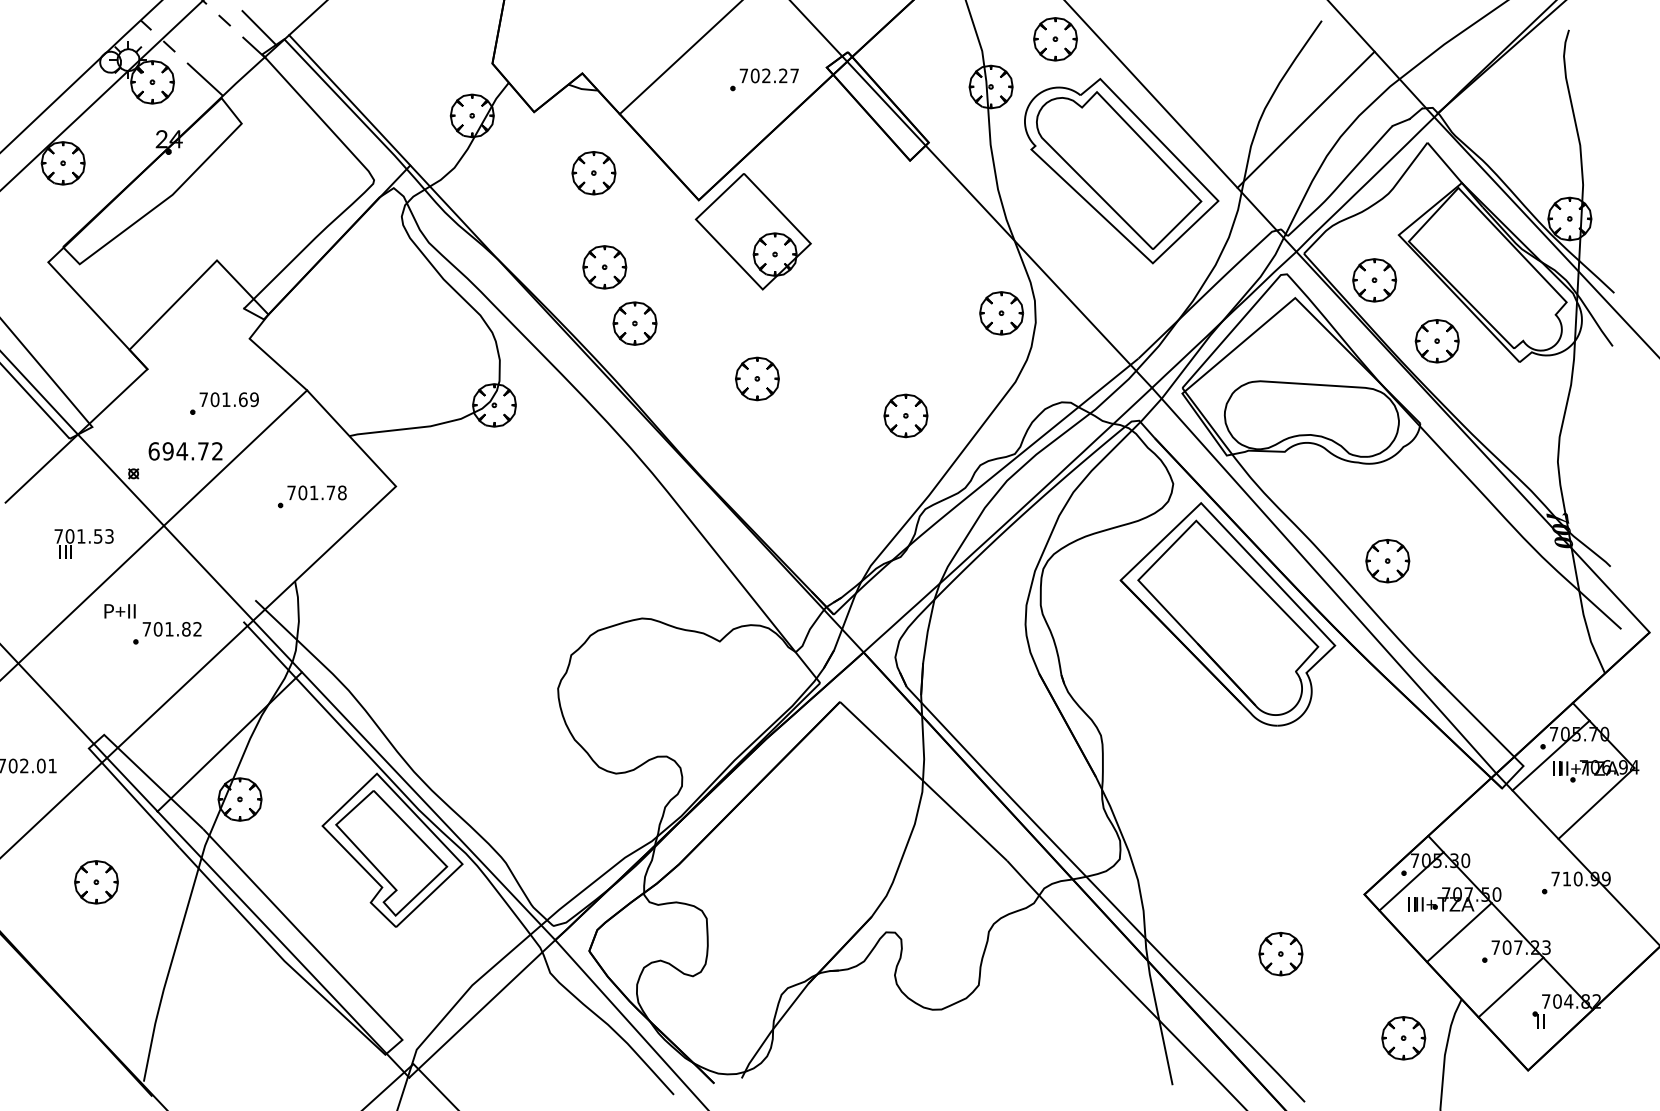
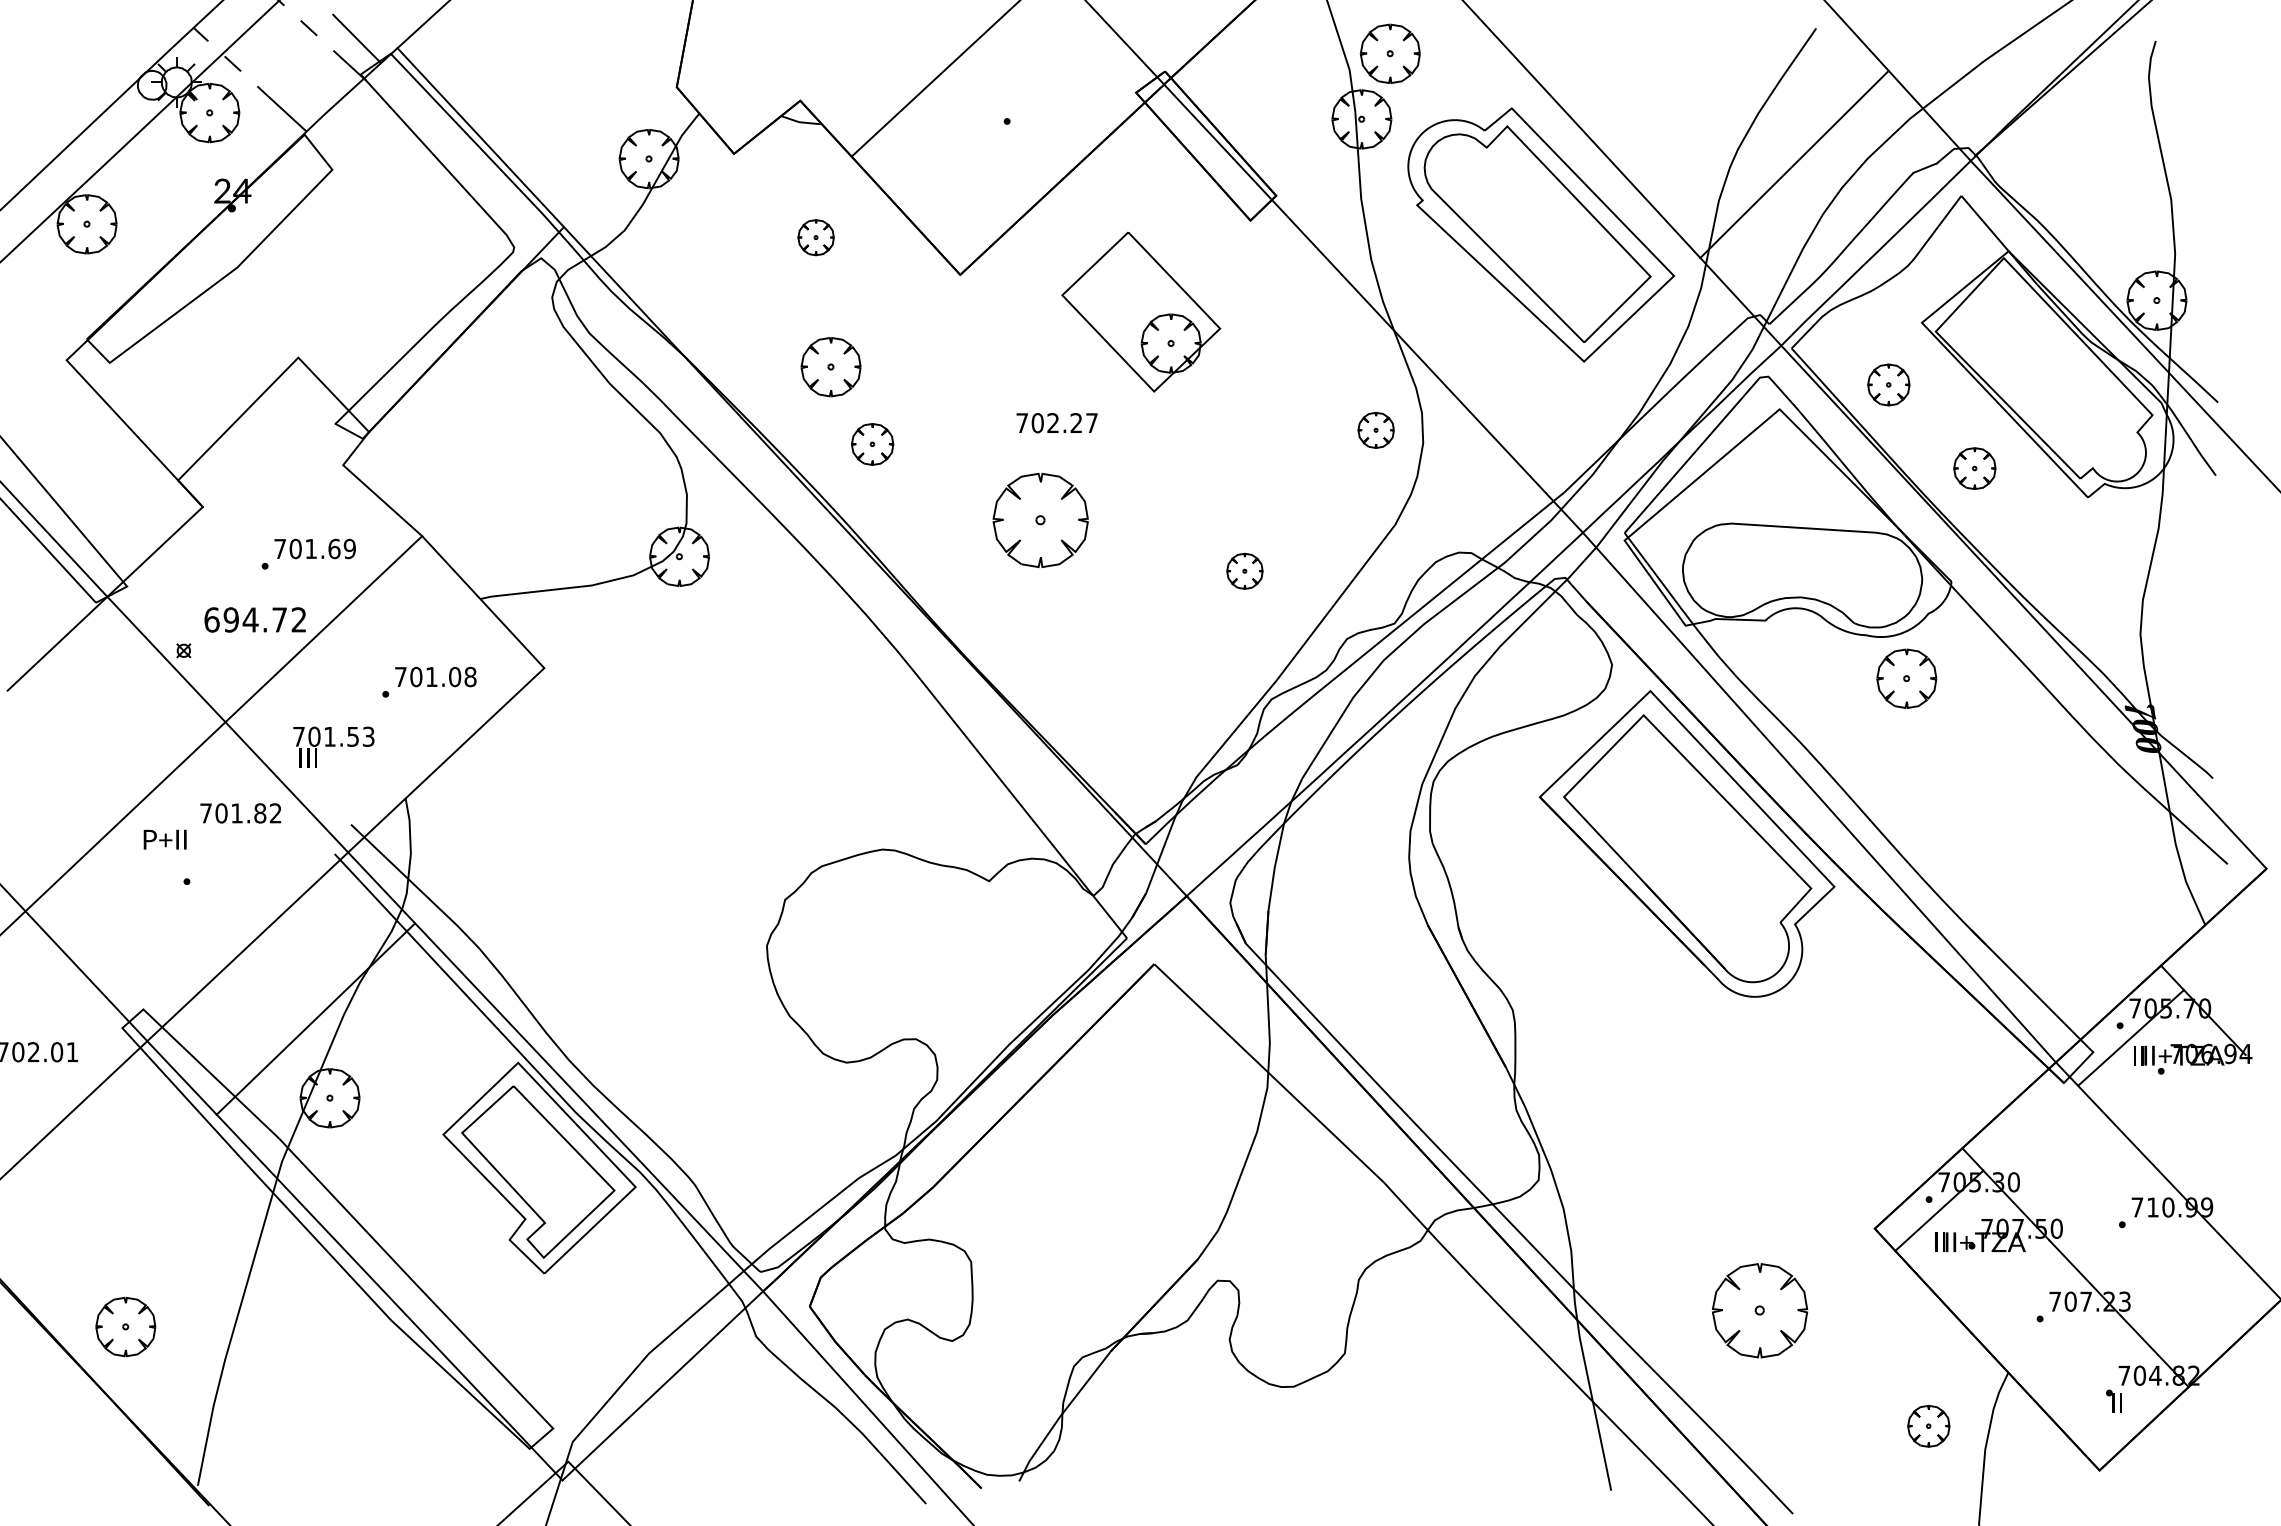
part: (1054, 39) -> (1389, 53), moved
text: (768, 76) -> (1056, 423), moved
part: (593, 172) -> (815, 237), size x0.6
part: (753, 231) -> (1141, 312), moved
part: (1374, 279) -> (1888, 384), size x0.7
part: (1001, 313) -> (1375, 430), size x0.6
part: (634, 323) -> (872, 444), size x0.7
part: (1437, 341) -> (1974, 468), size x0.7
part: (757, 378) -> (1040, 520), size x1.6
part: (905, 416) -> (1244, 571), size x0.6
text: (331, 492) -> (455, 676), 701.78 -> 701.08
text: (83, 543) -> (333, 746), moved
part: (1387, 560) -> (1906, 678), moved
text: (171, 629) -> (240, 813), moved
line: (1596, 803) -> (2193, 1103), removed
part: (96, 881) -> (125, 1326), moved
line: (1458, 932) -> (2004, 1280), removed
part: (1280, 954) -> (1759, 1310), size x1.6
line: (1510, 987) -> (2075, 1356), removed
part: (1403, 1038) -> (1928, 1426), size x0.7

